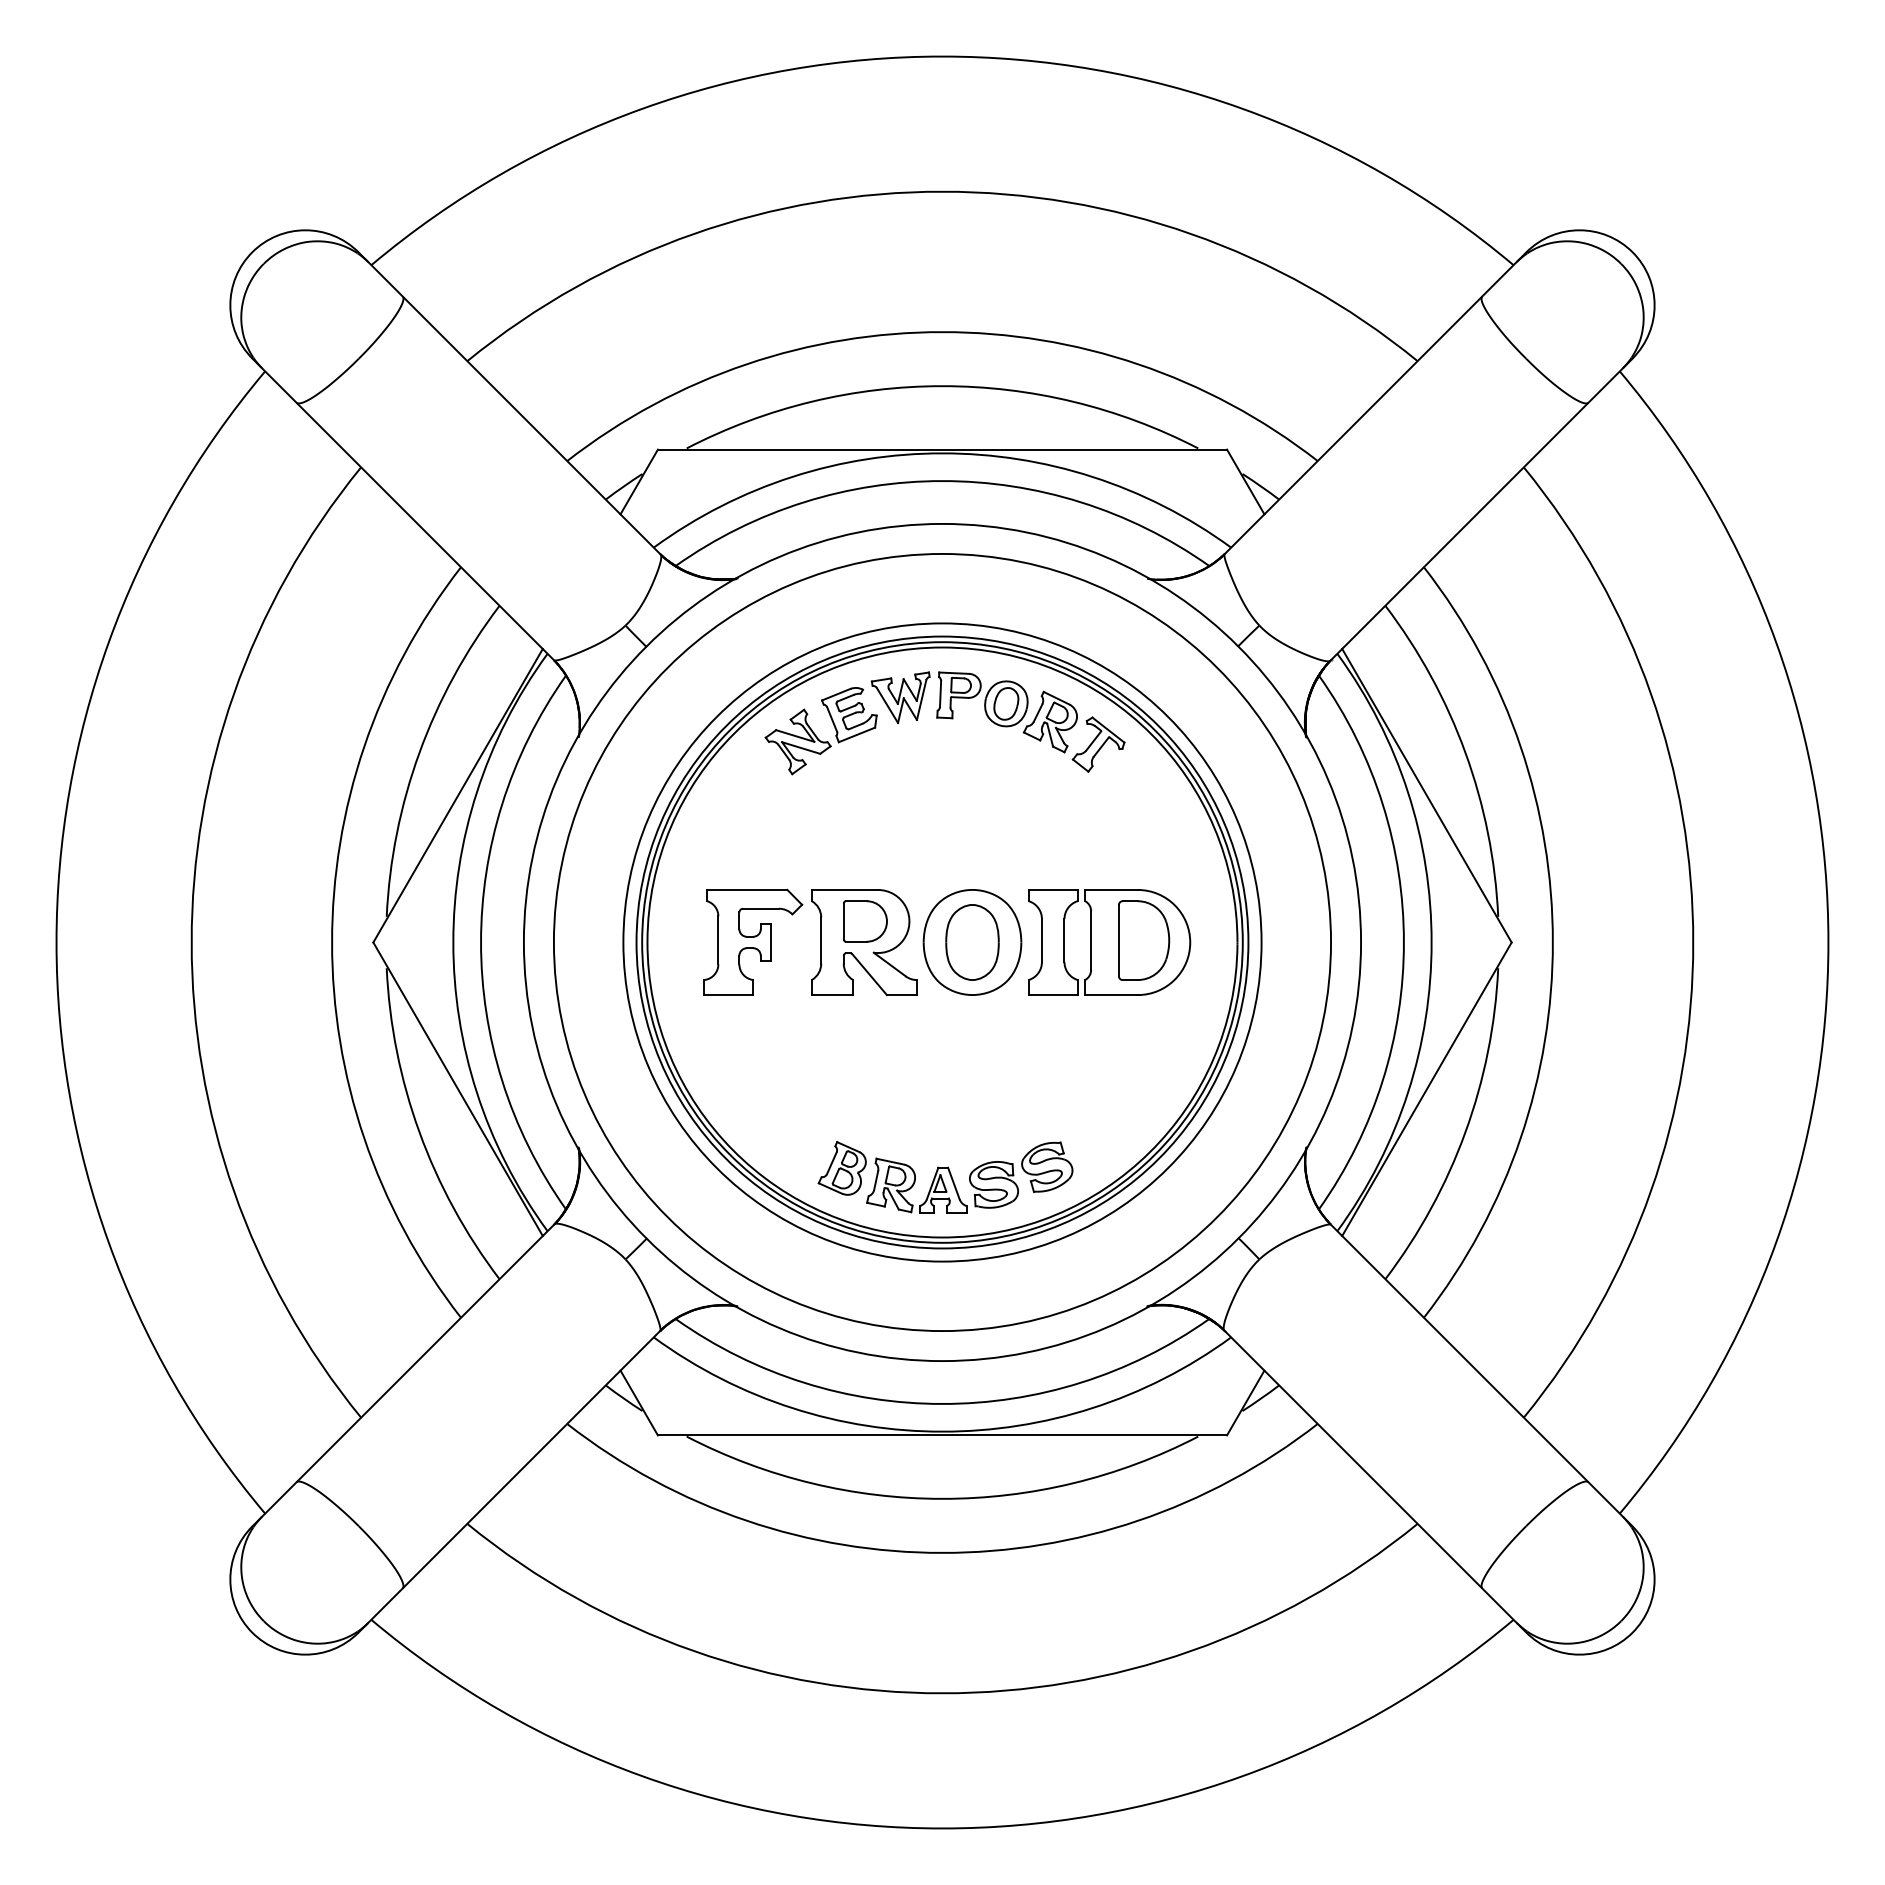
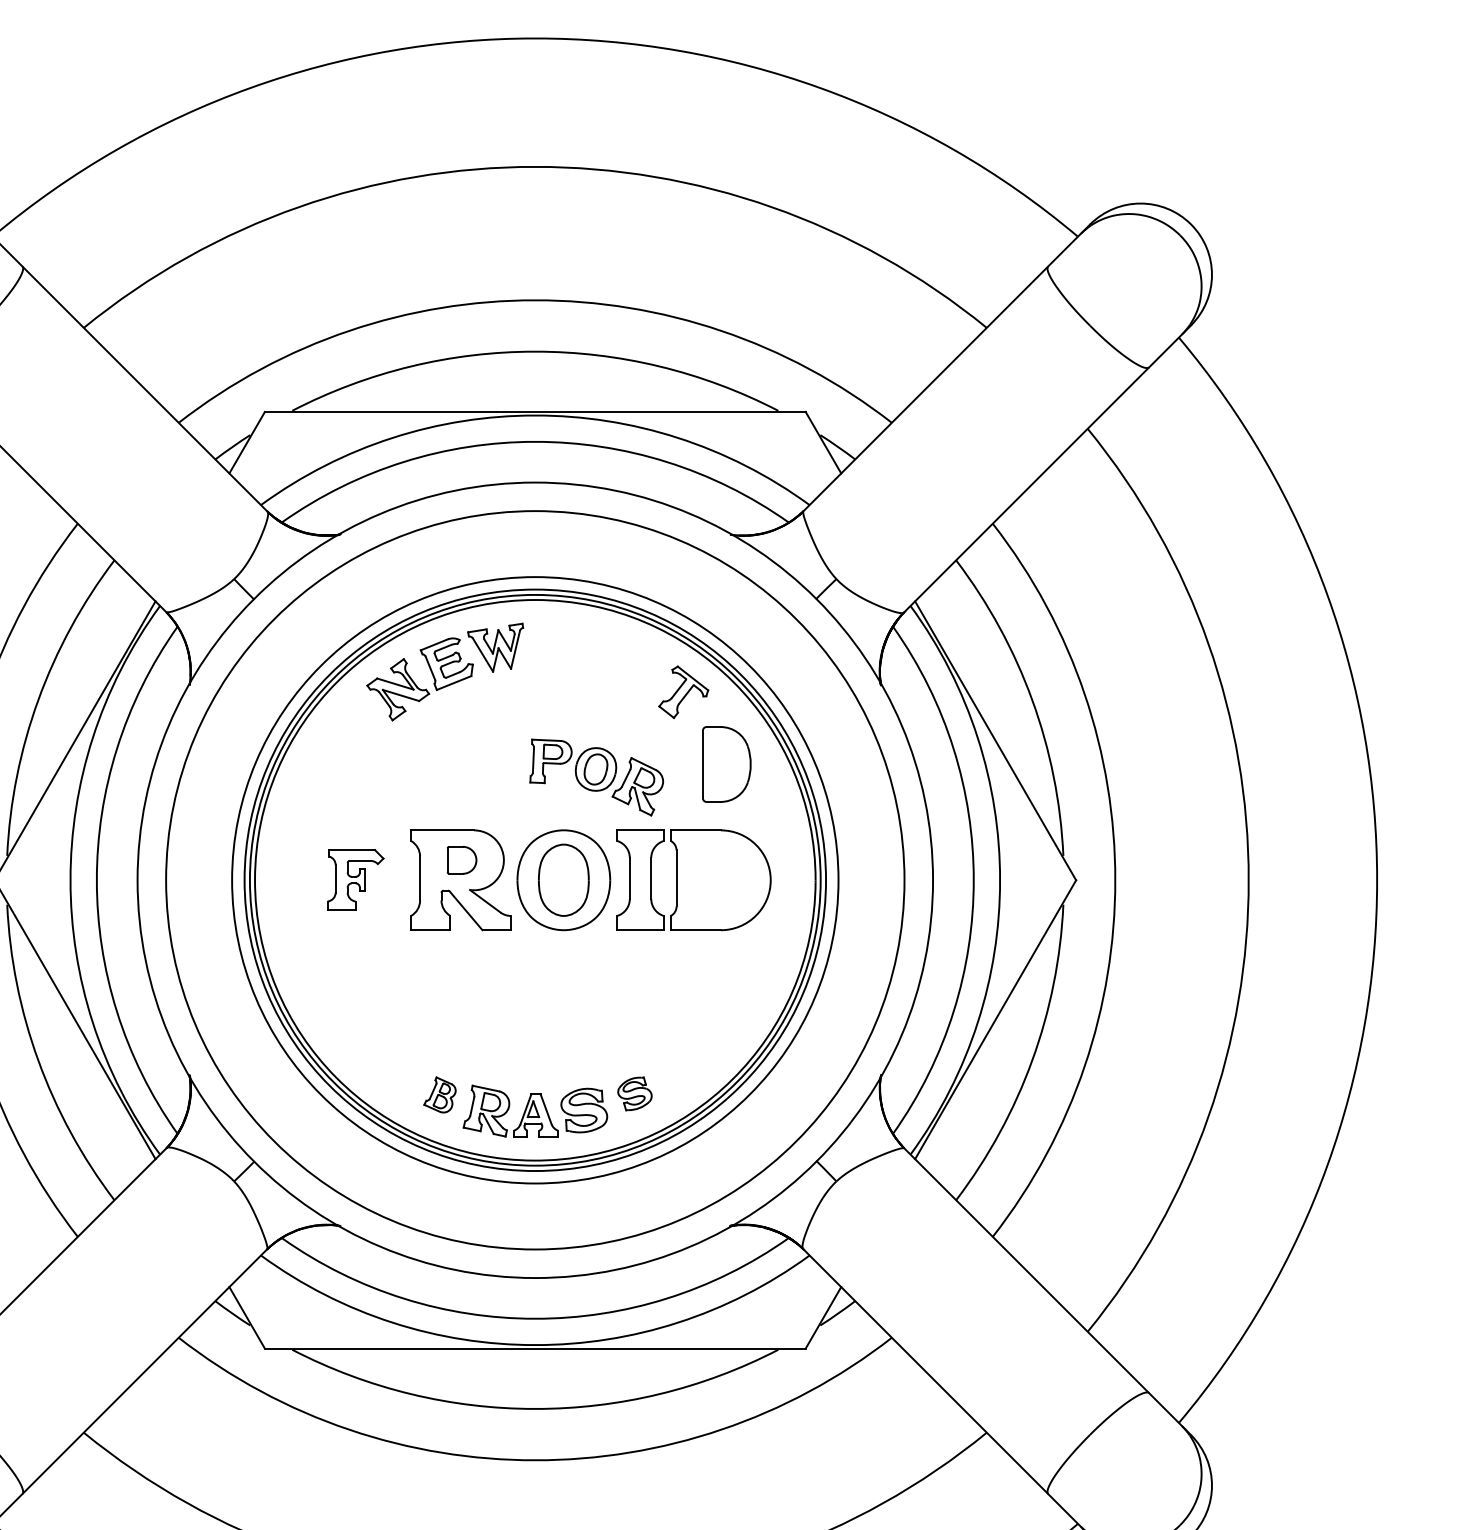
part: (1006, 712) -> (596, 777), moved
part: (865, 921) -> (462, 860), size x0.7
part: (1144, 940) -> (727, 764), moved
part: (753, 941) -> (355, 879), size x0.6
part: (1047, 1167) -> (635, 1094), size x0.7
part: (841, 1168) -> (439, 1095), size x0.7

